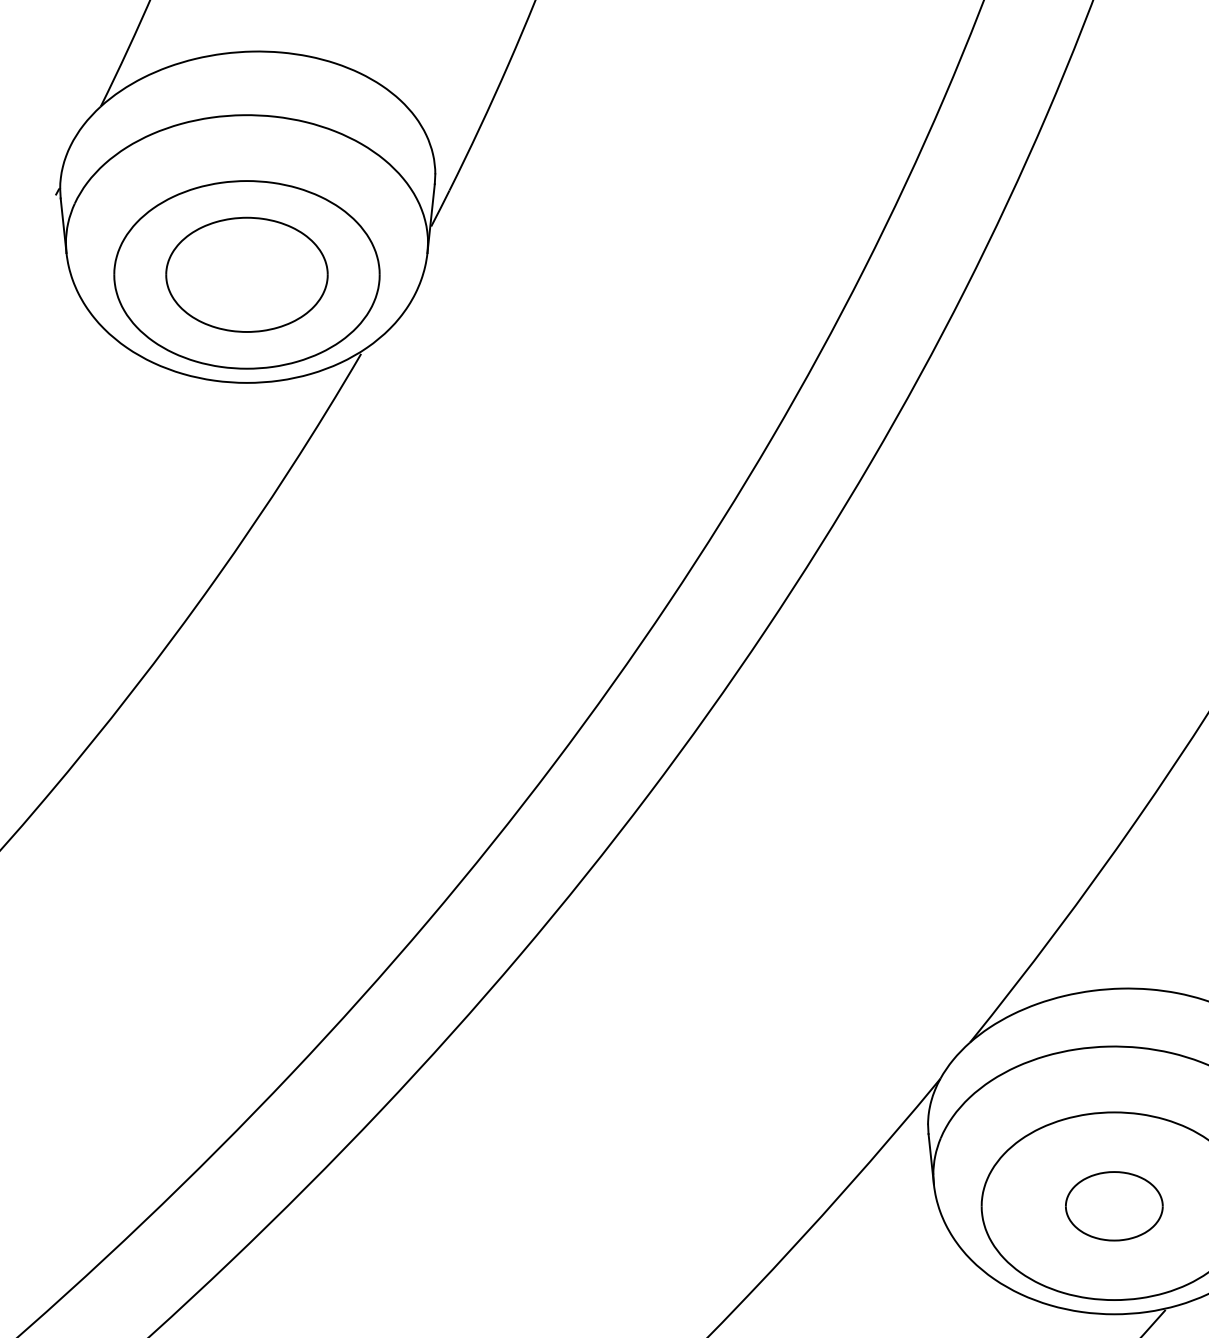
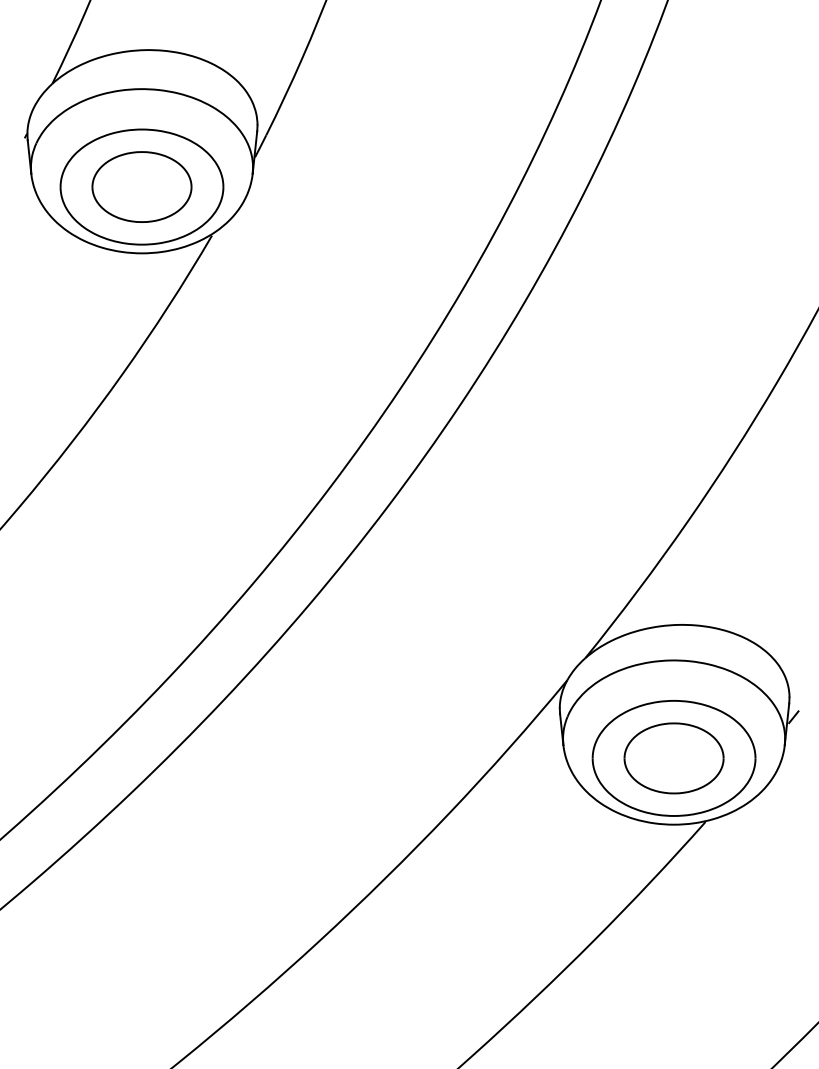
part: (1113, 1206) -> (673, 758), size x1.67

